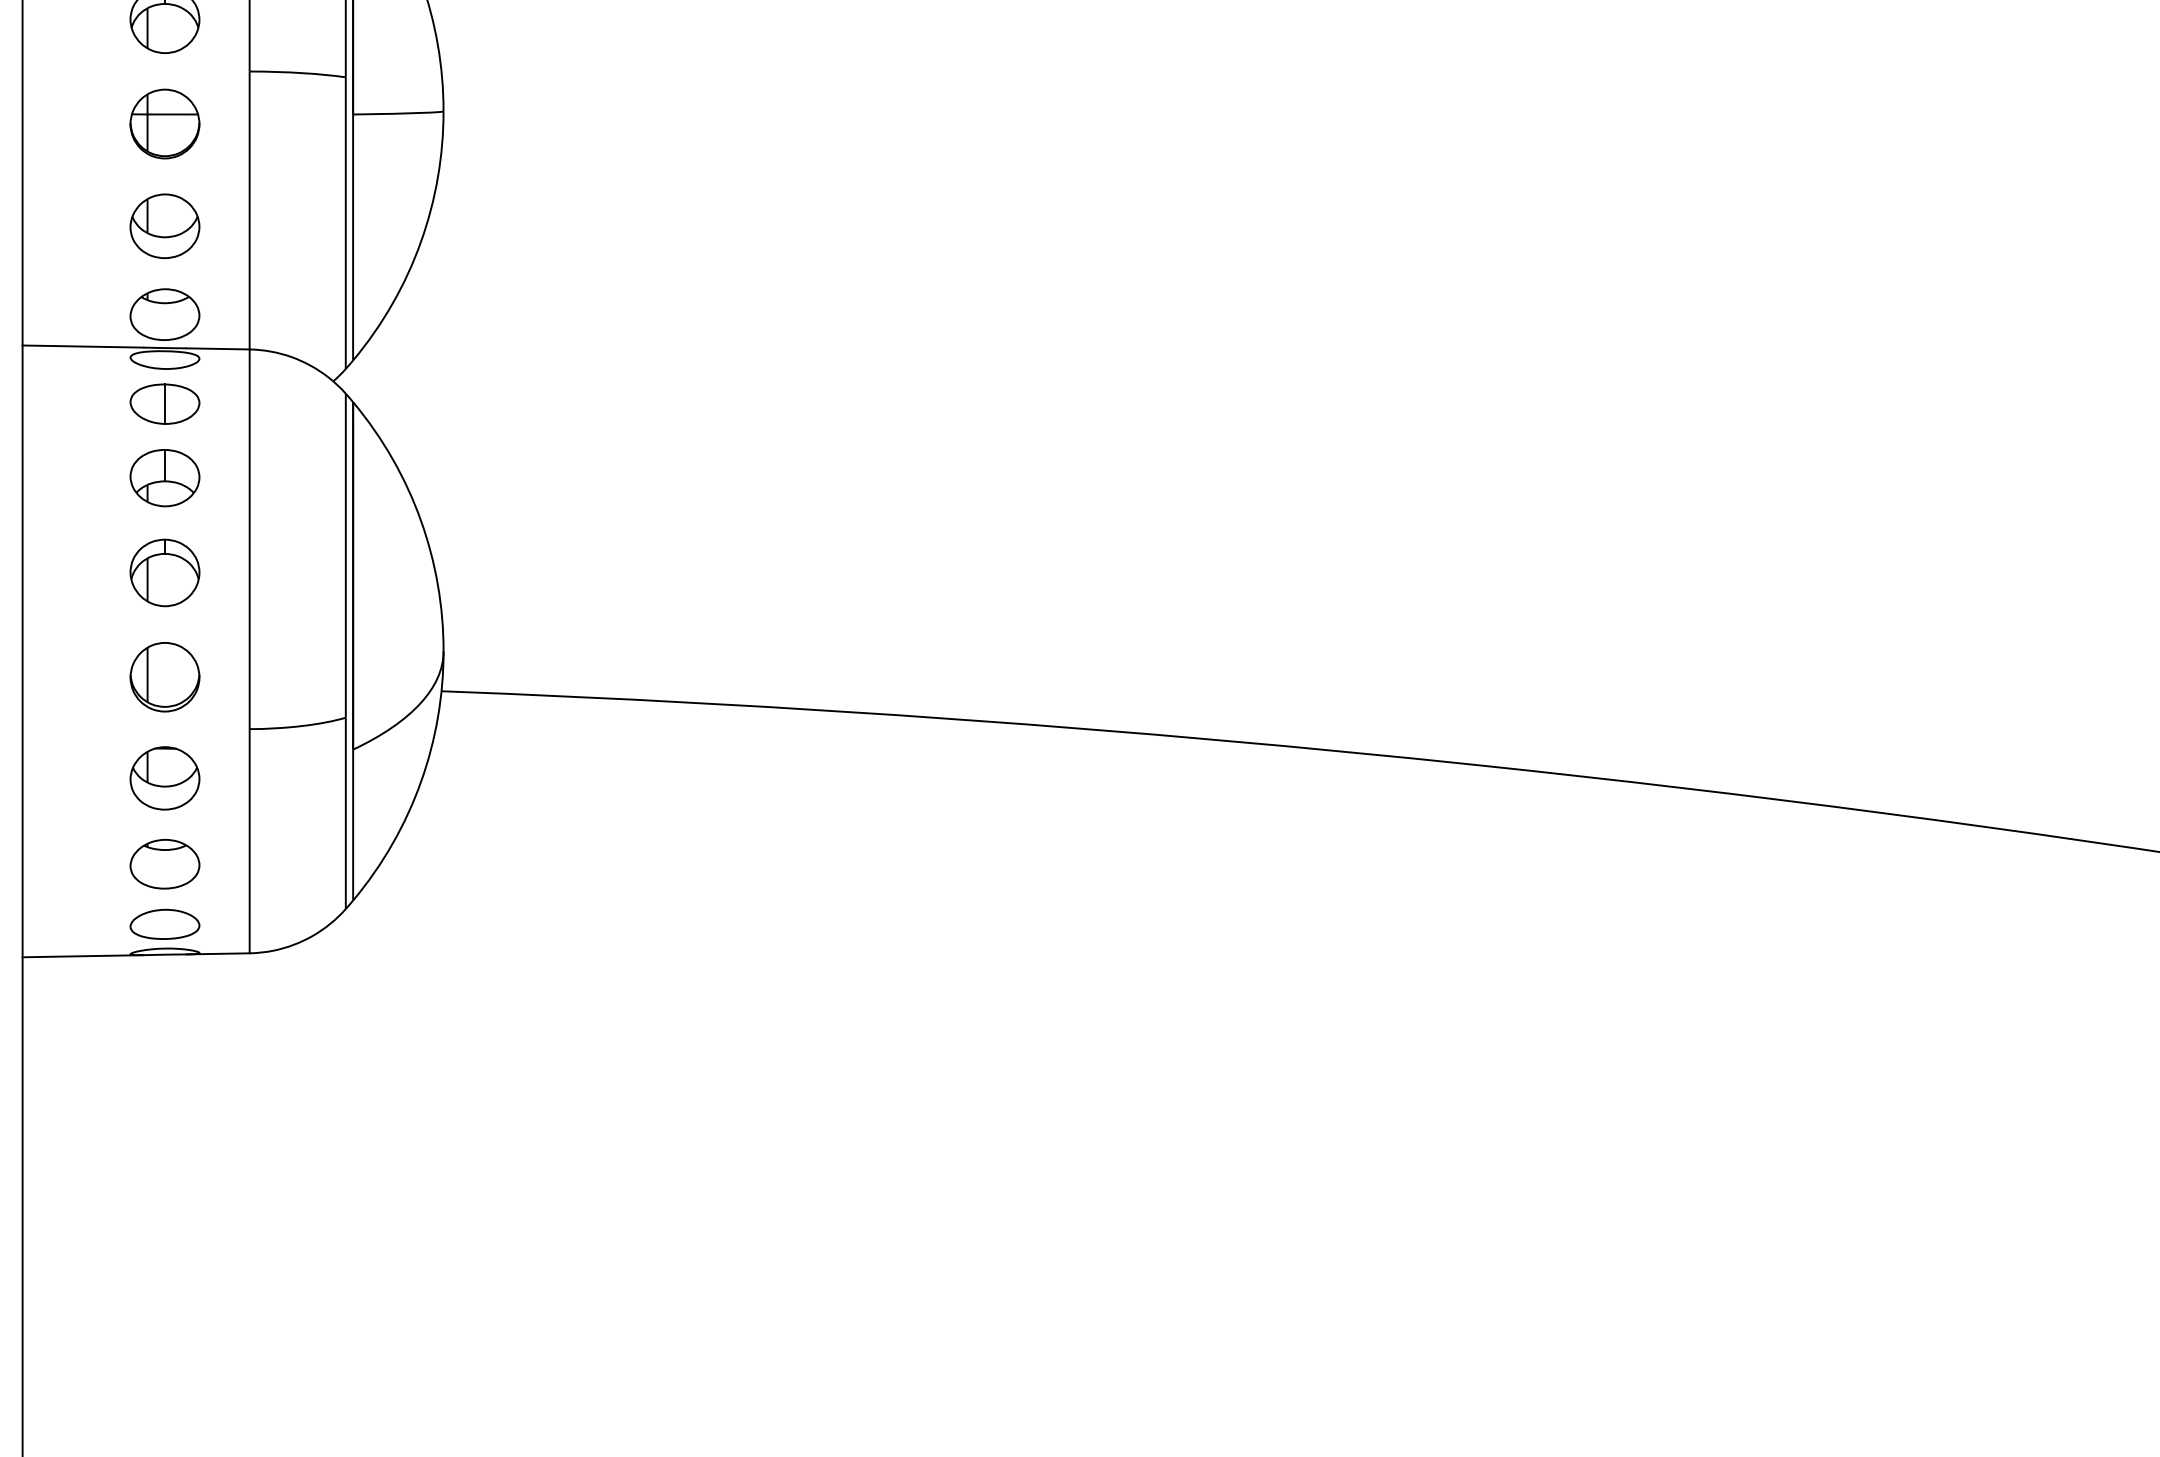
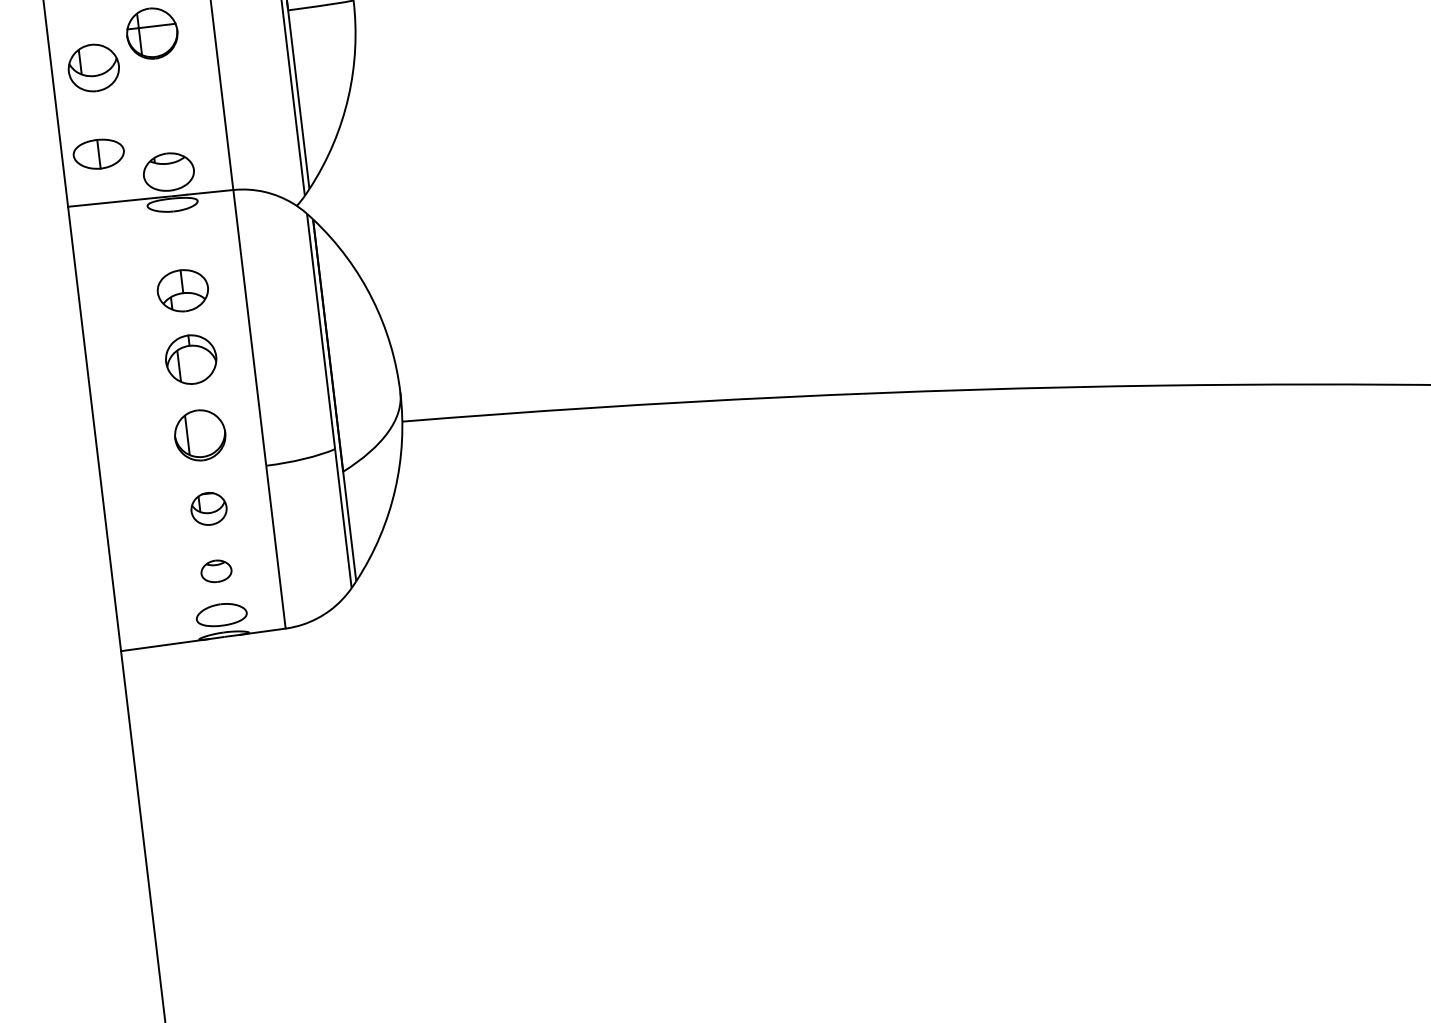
part: (164, 226) -> (93, 68), moved
part: (164, 403) -> (98, 153), moved
part: (164, 778) -> (208, 509), size x0.7
part: (164, 864) -> (216, 571), size x0.6

